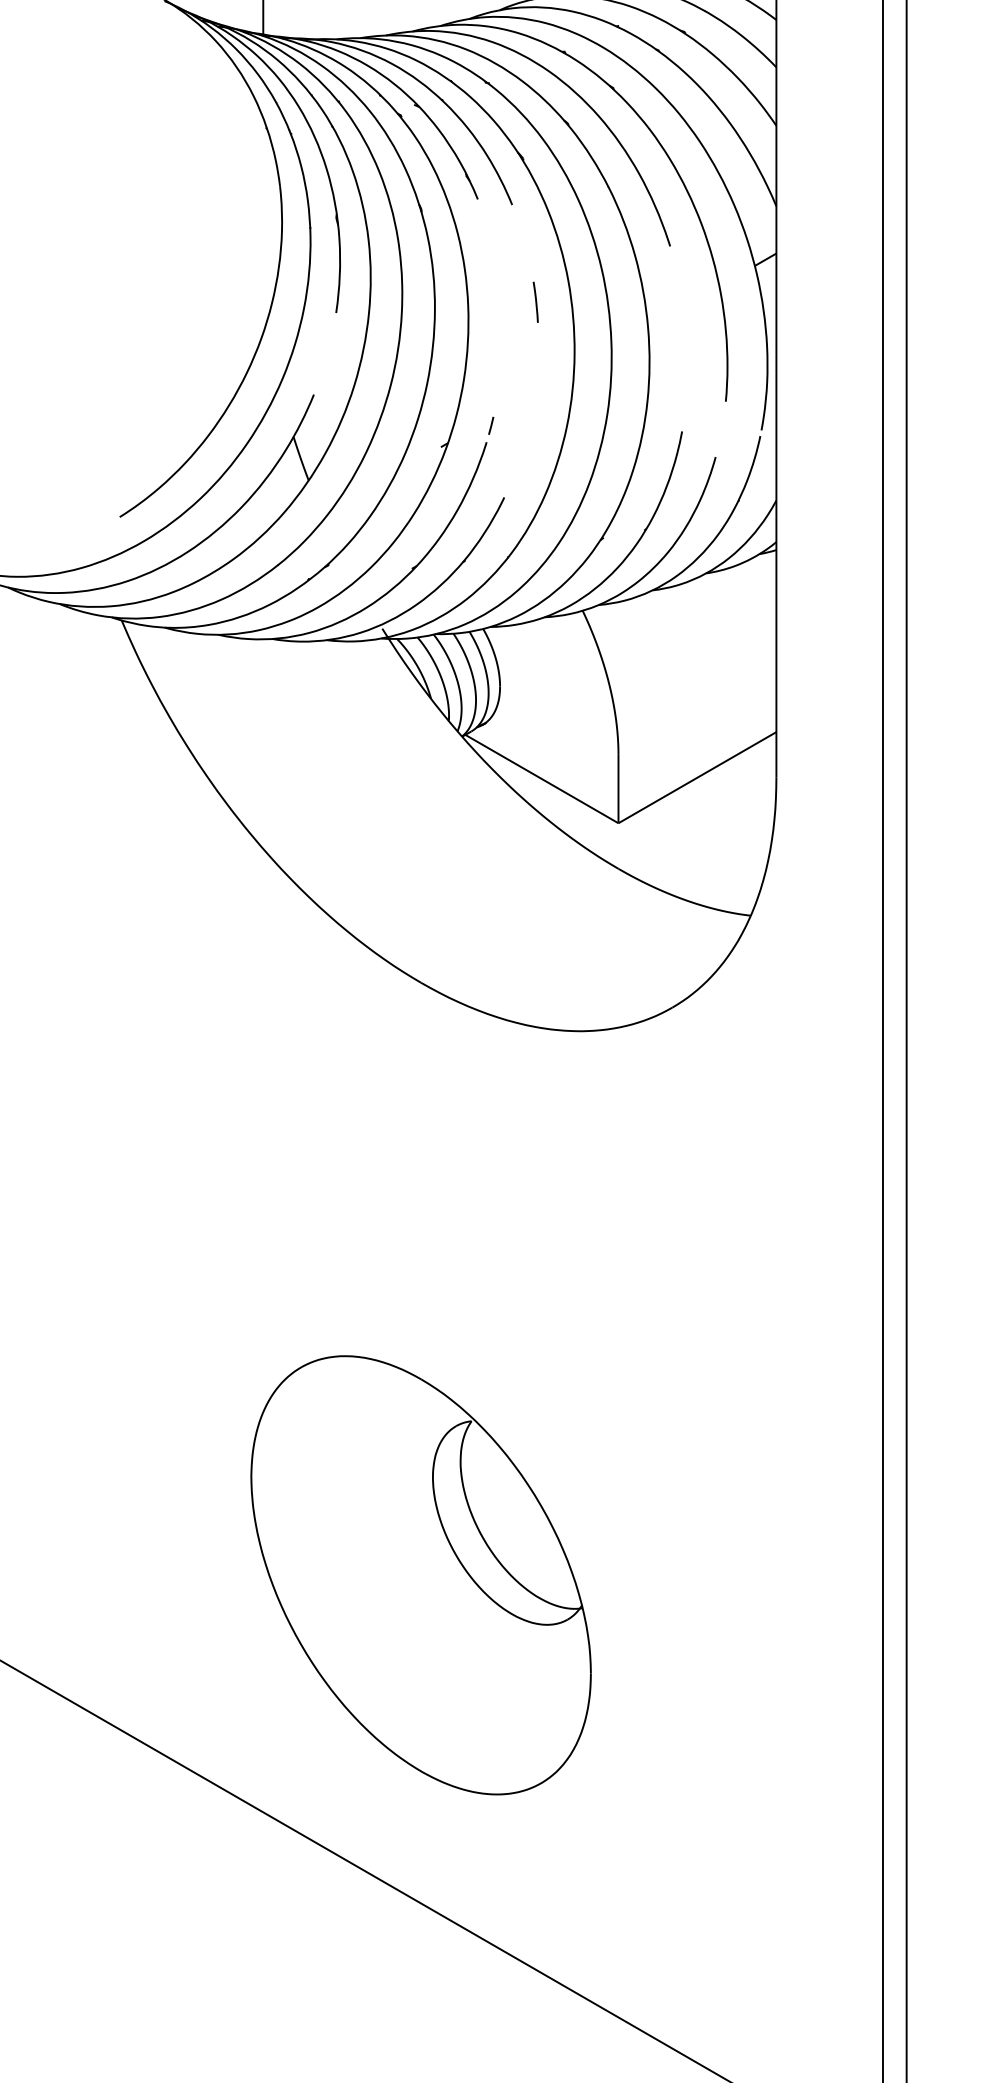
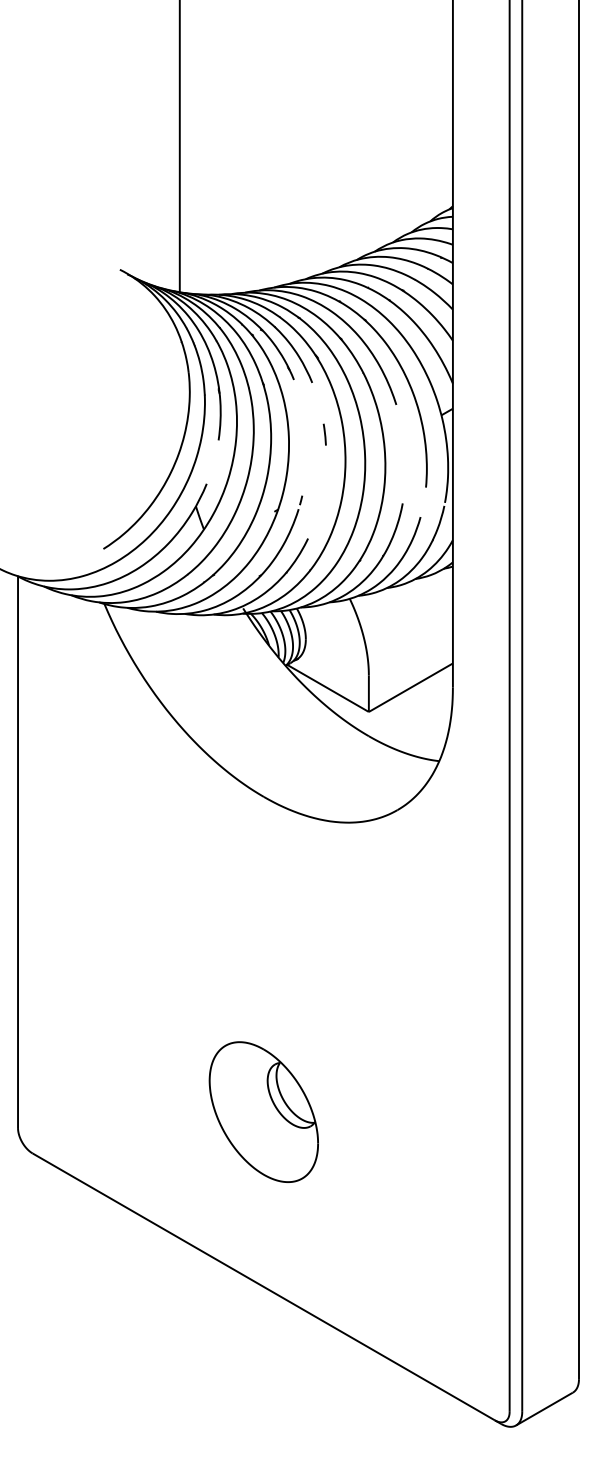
part: (420, 1573) -> (263, 1111), size x0.6

